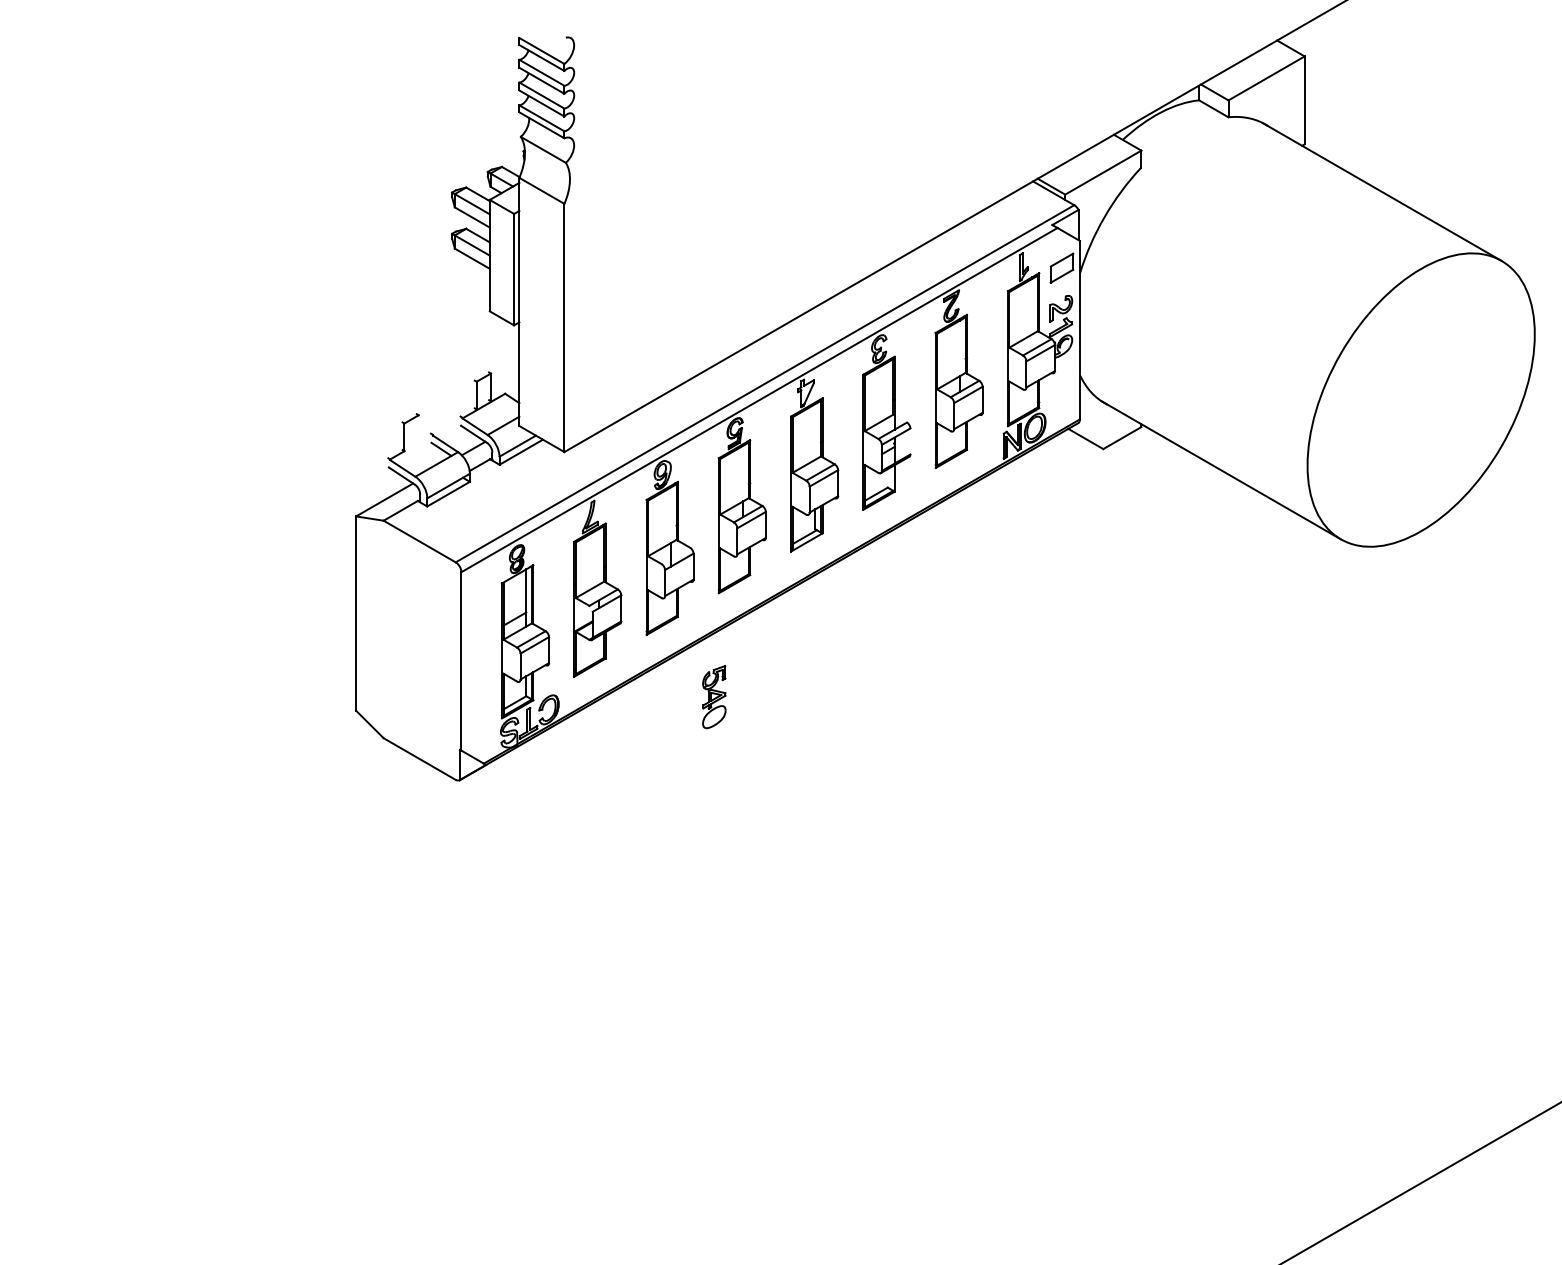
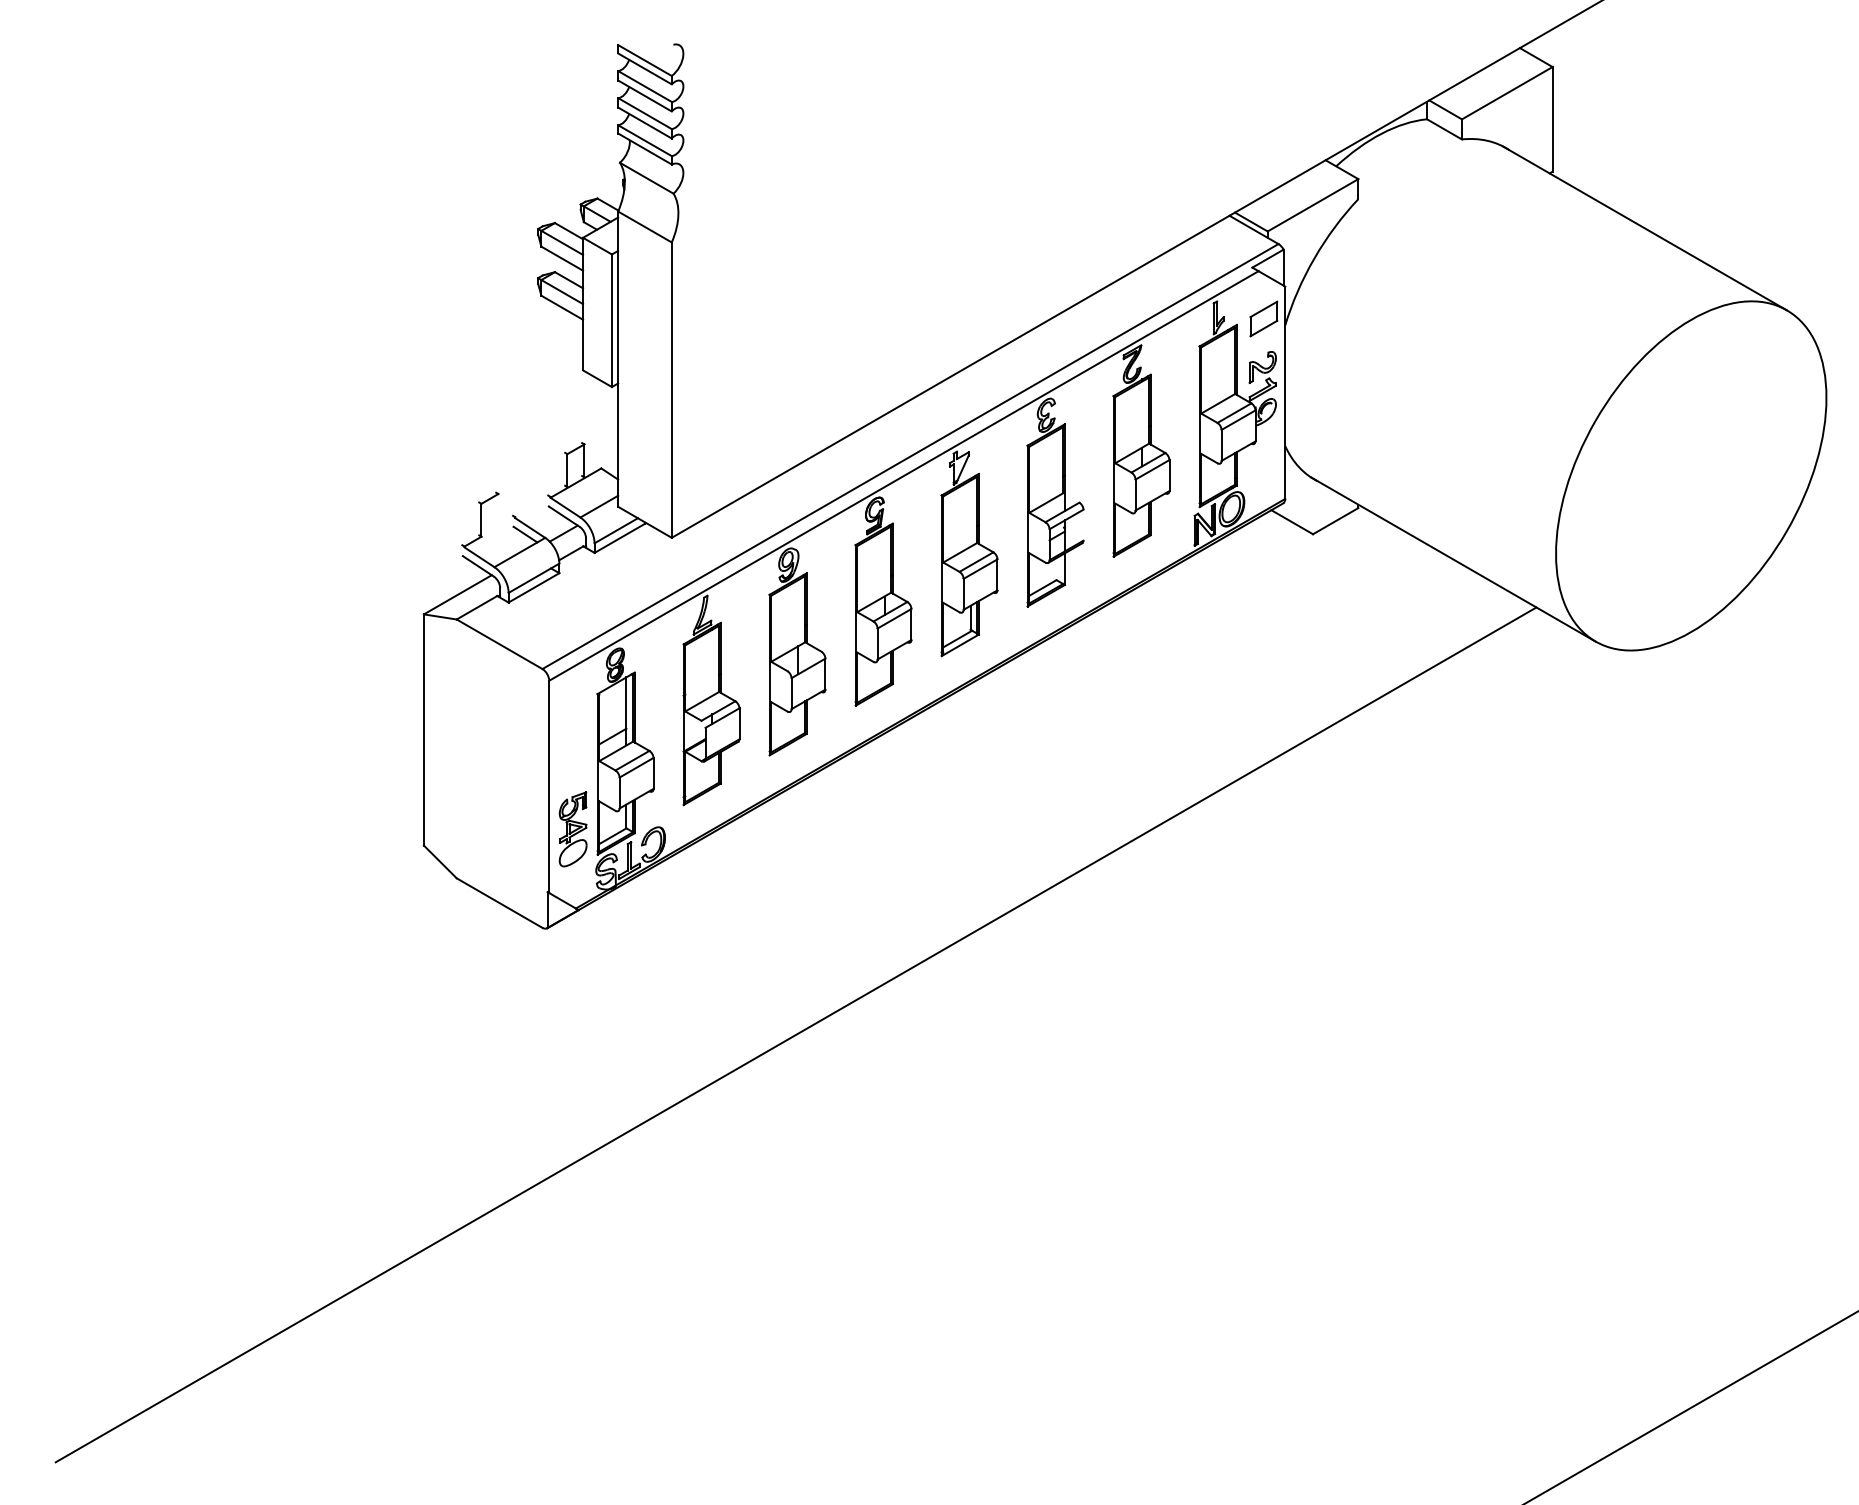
part: (713, 697) -> (572, 829), moved
line: (668, 869) -> (795, 1034), added

